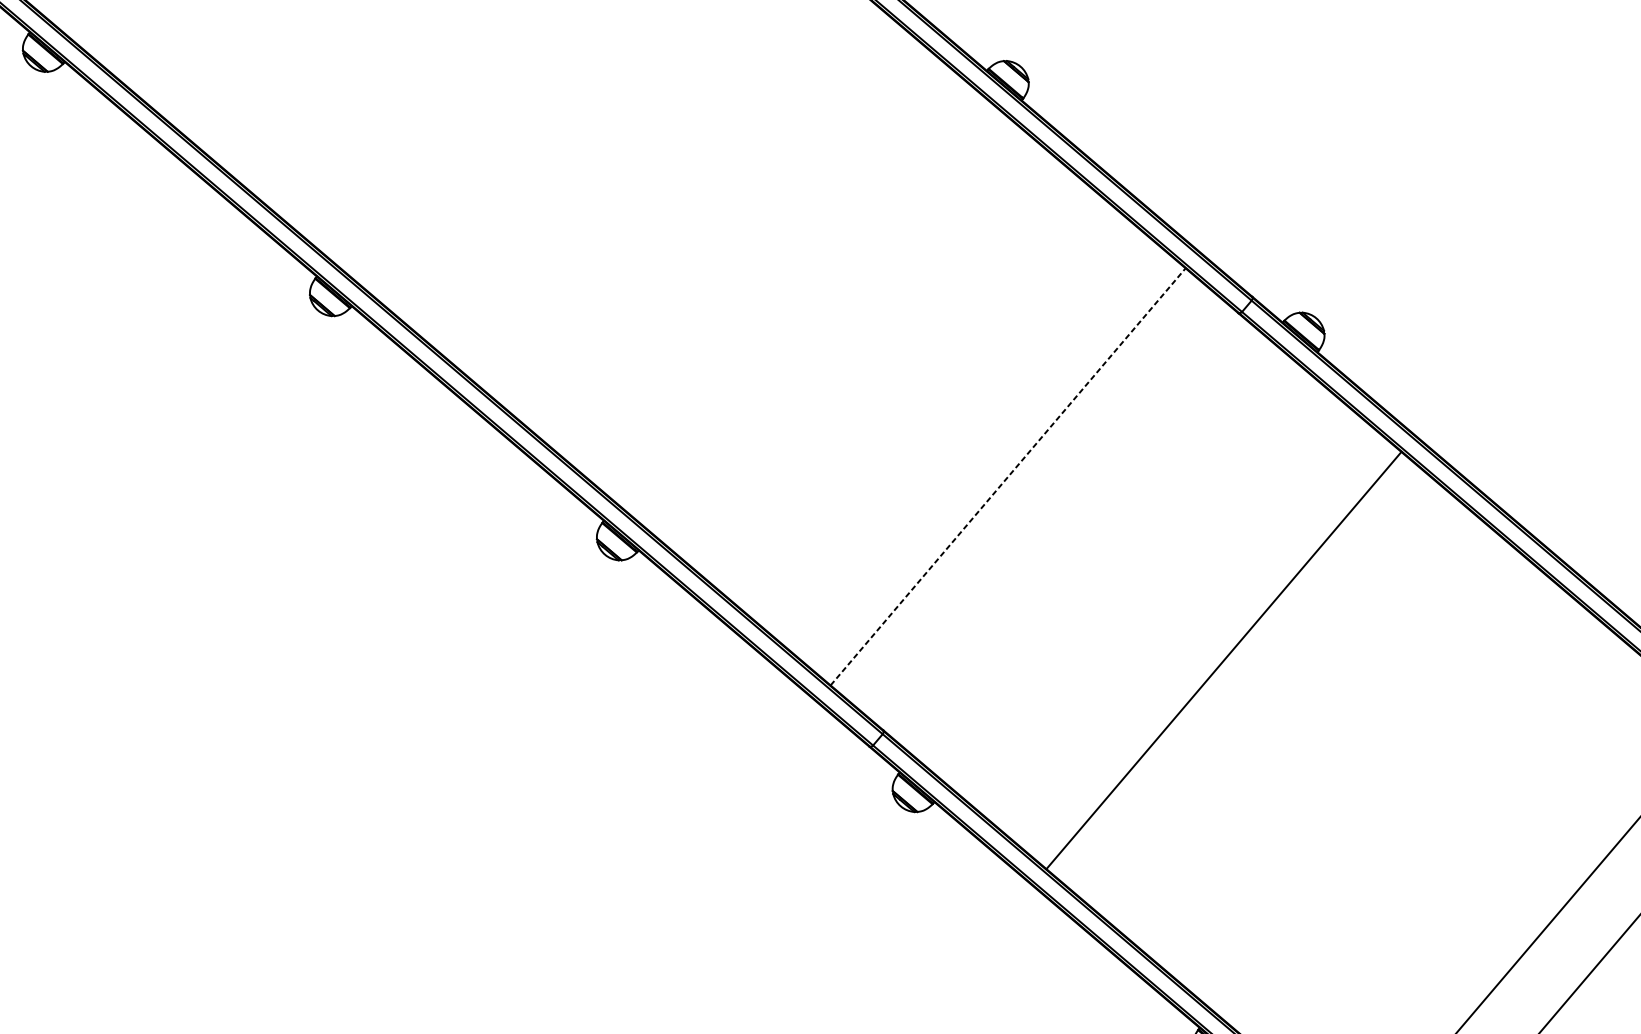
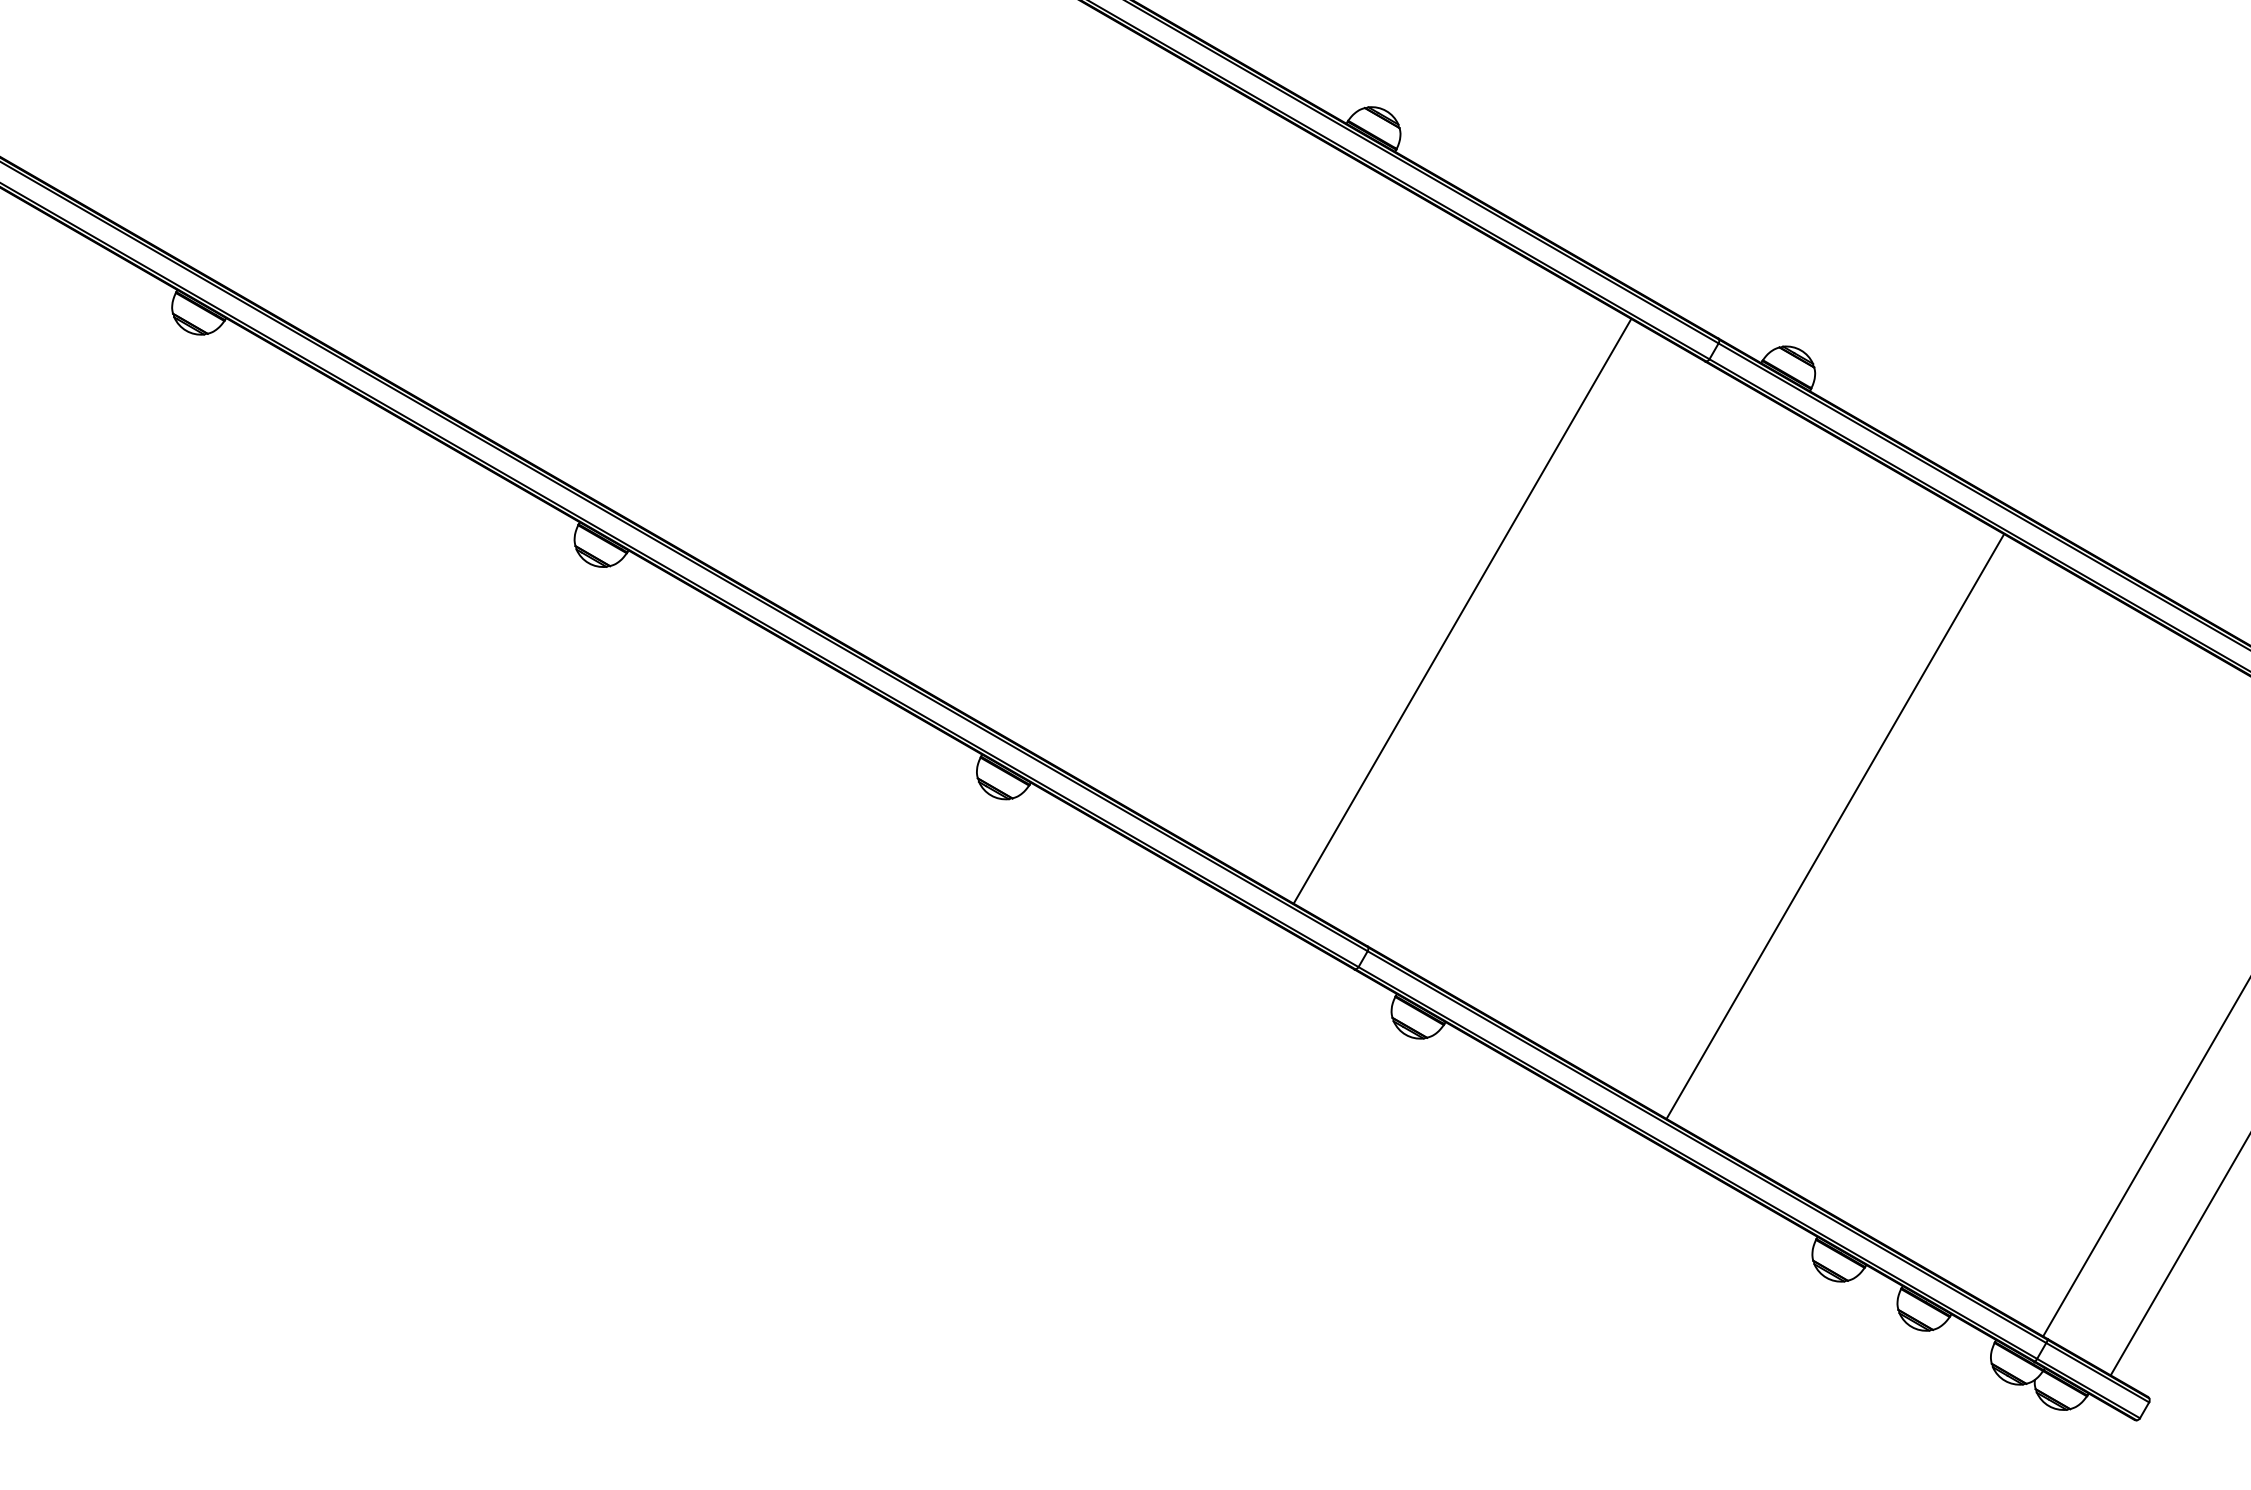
line: (1008, 477) -> (1462, 611), dashed -> solid
line: (1224, 660) -> (1835, 826), moved

